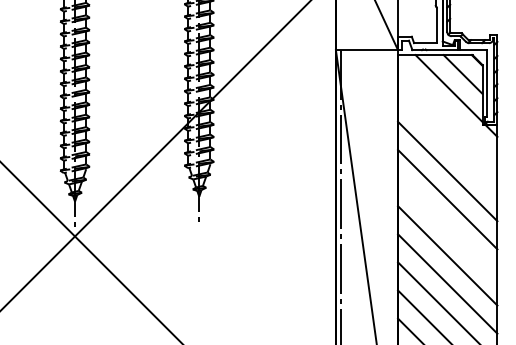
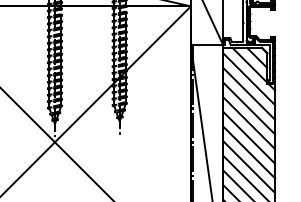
line: (448, 115) -> (249, 79), added
line: (448, 142) -> (249, 93), added
line: (448, 227) -> (249, 137), added

